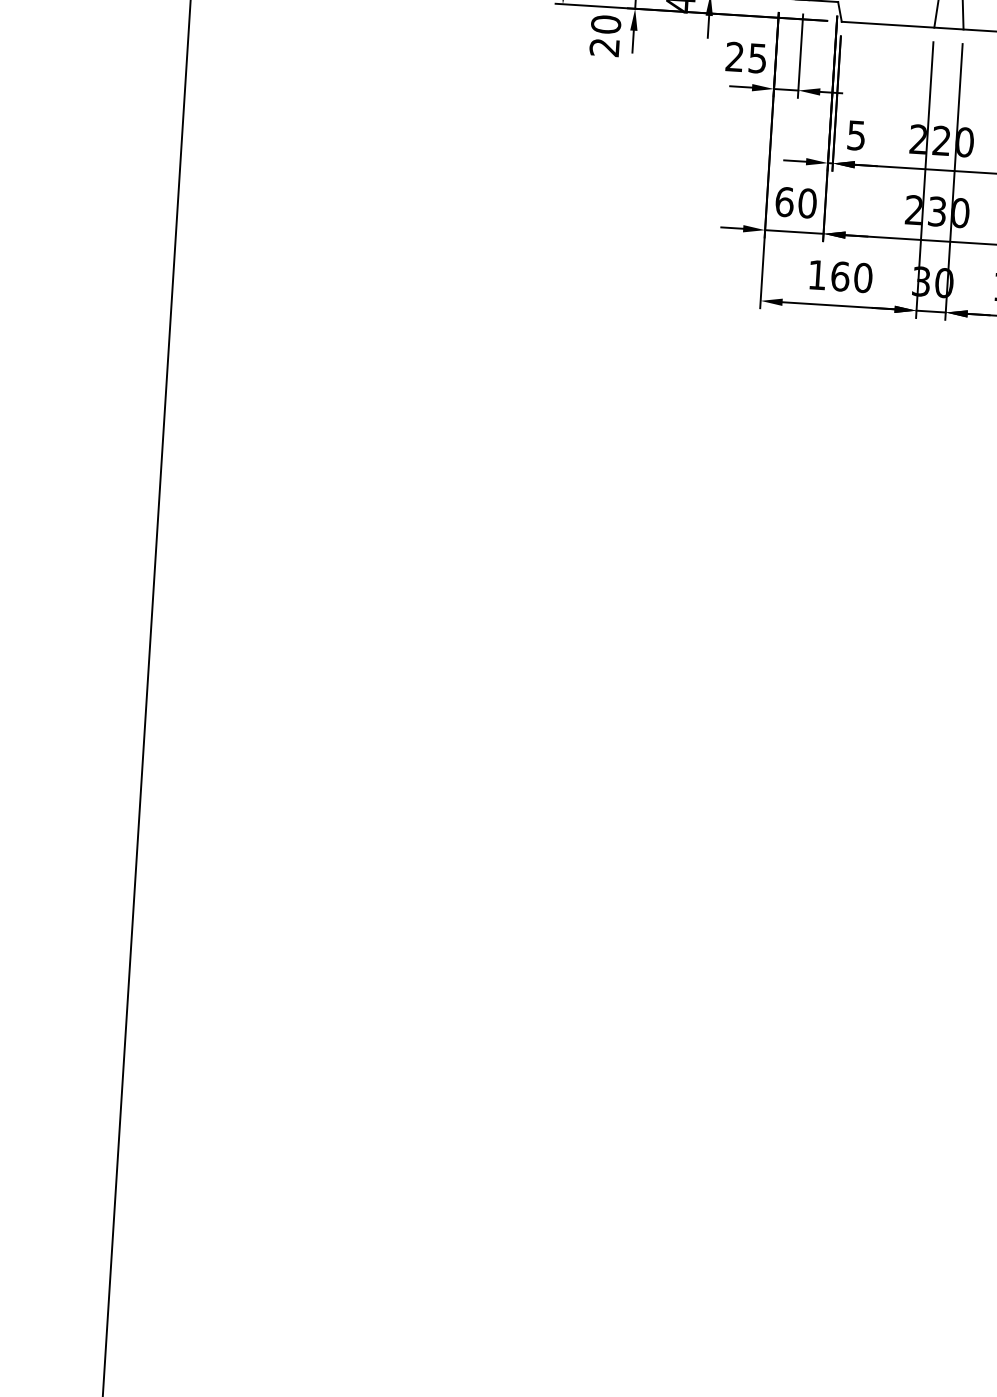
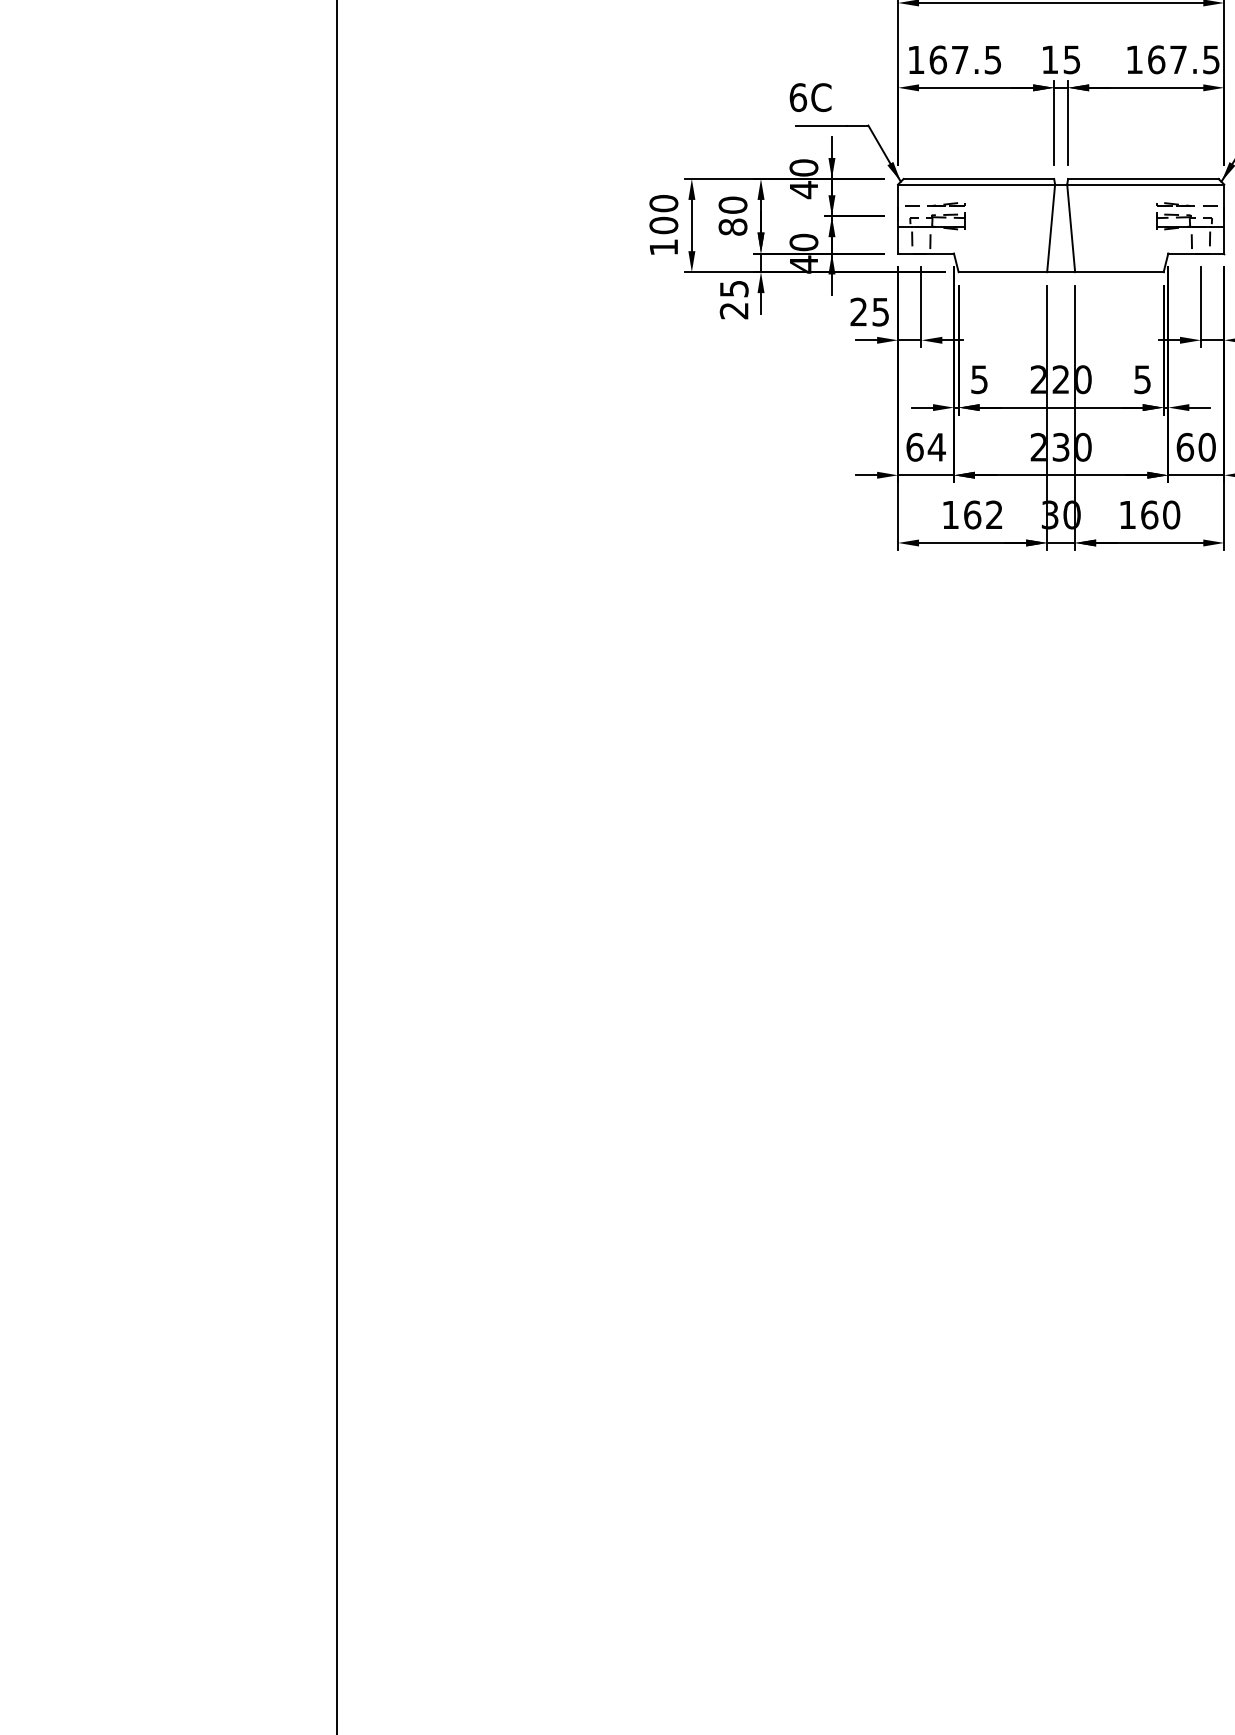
text: (605, 24) -> (733, 288), 20 -> 25
text: (807, 202) -> (936, 446), 60 -> 64
text: (863, 277) -> (994, 514), 160 -> 162

